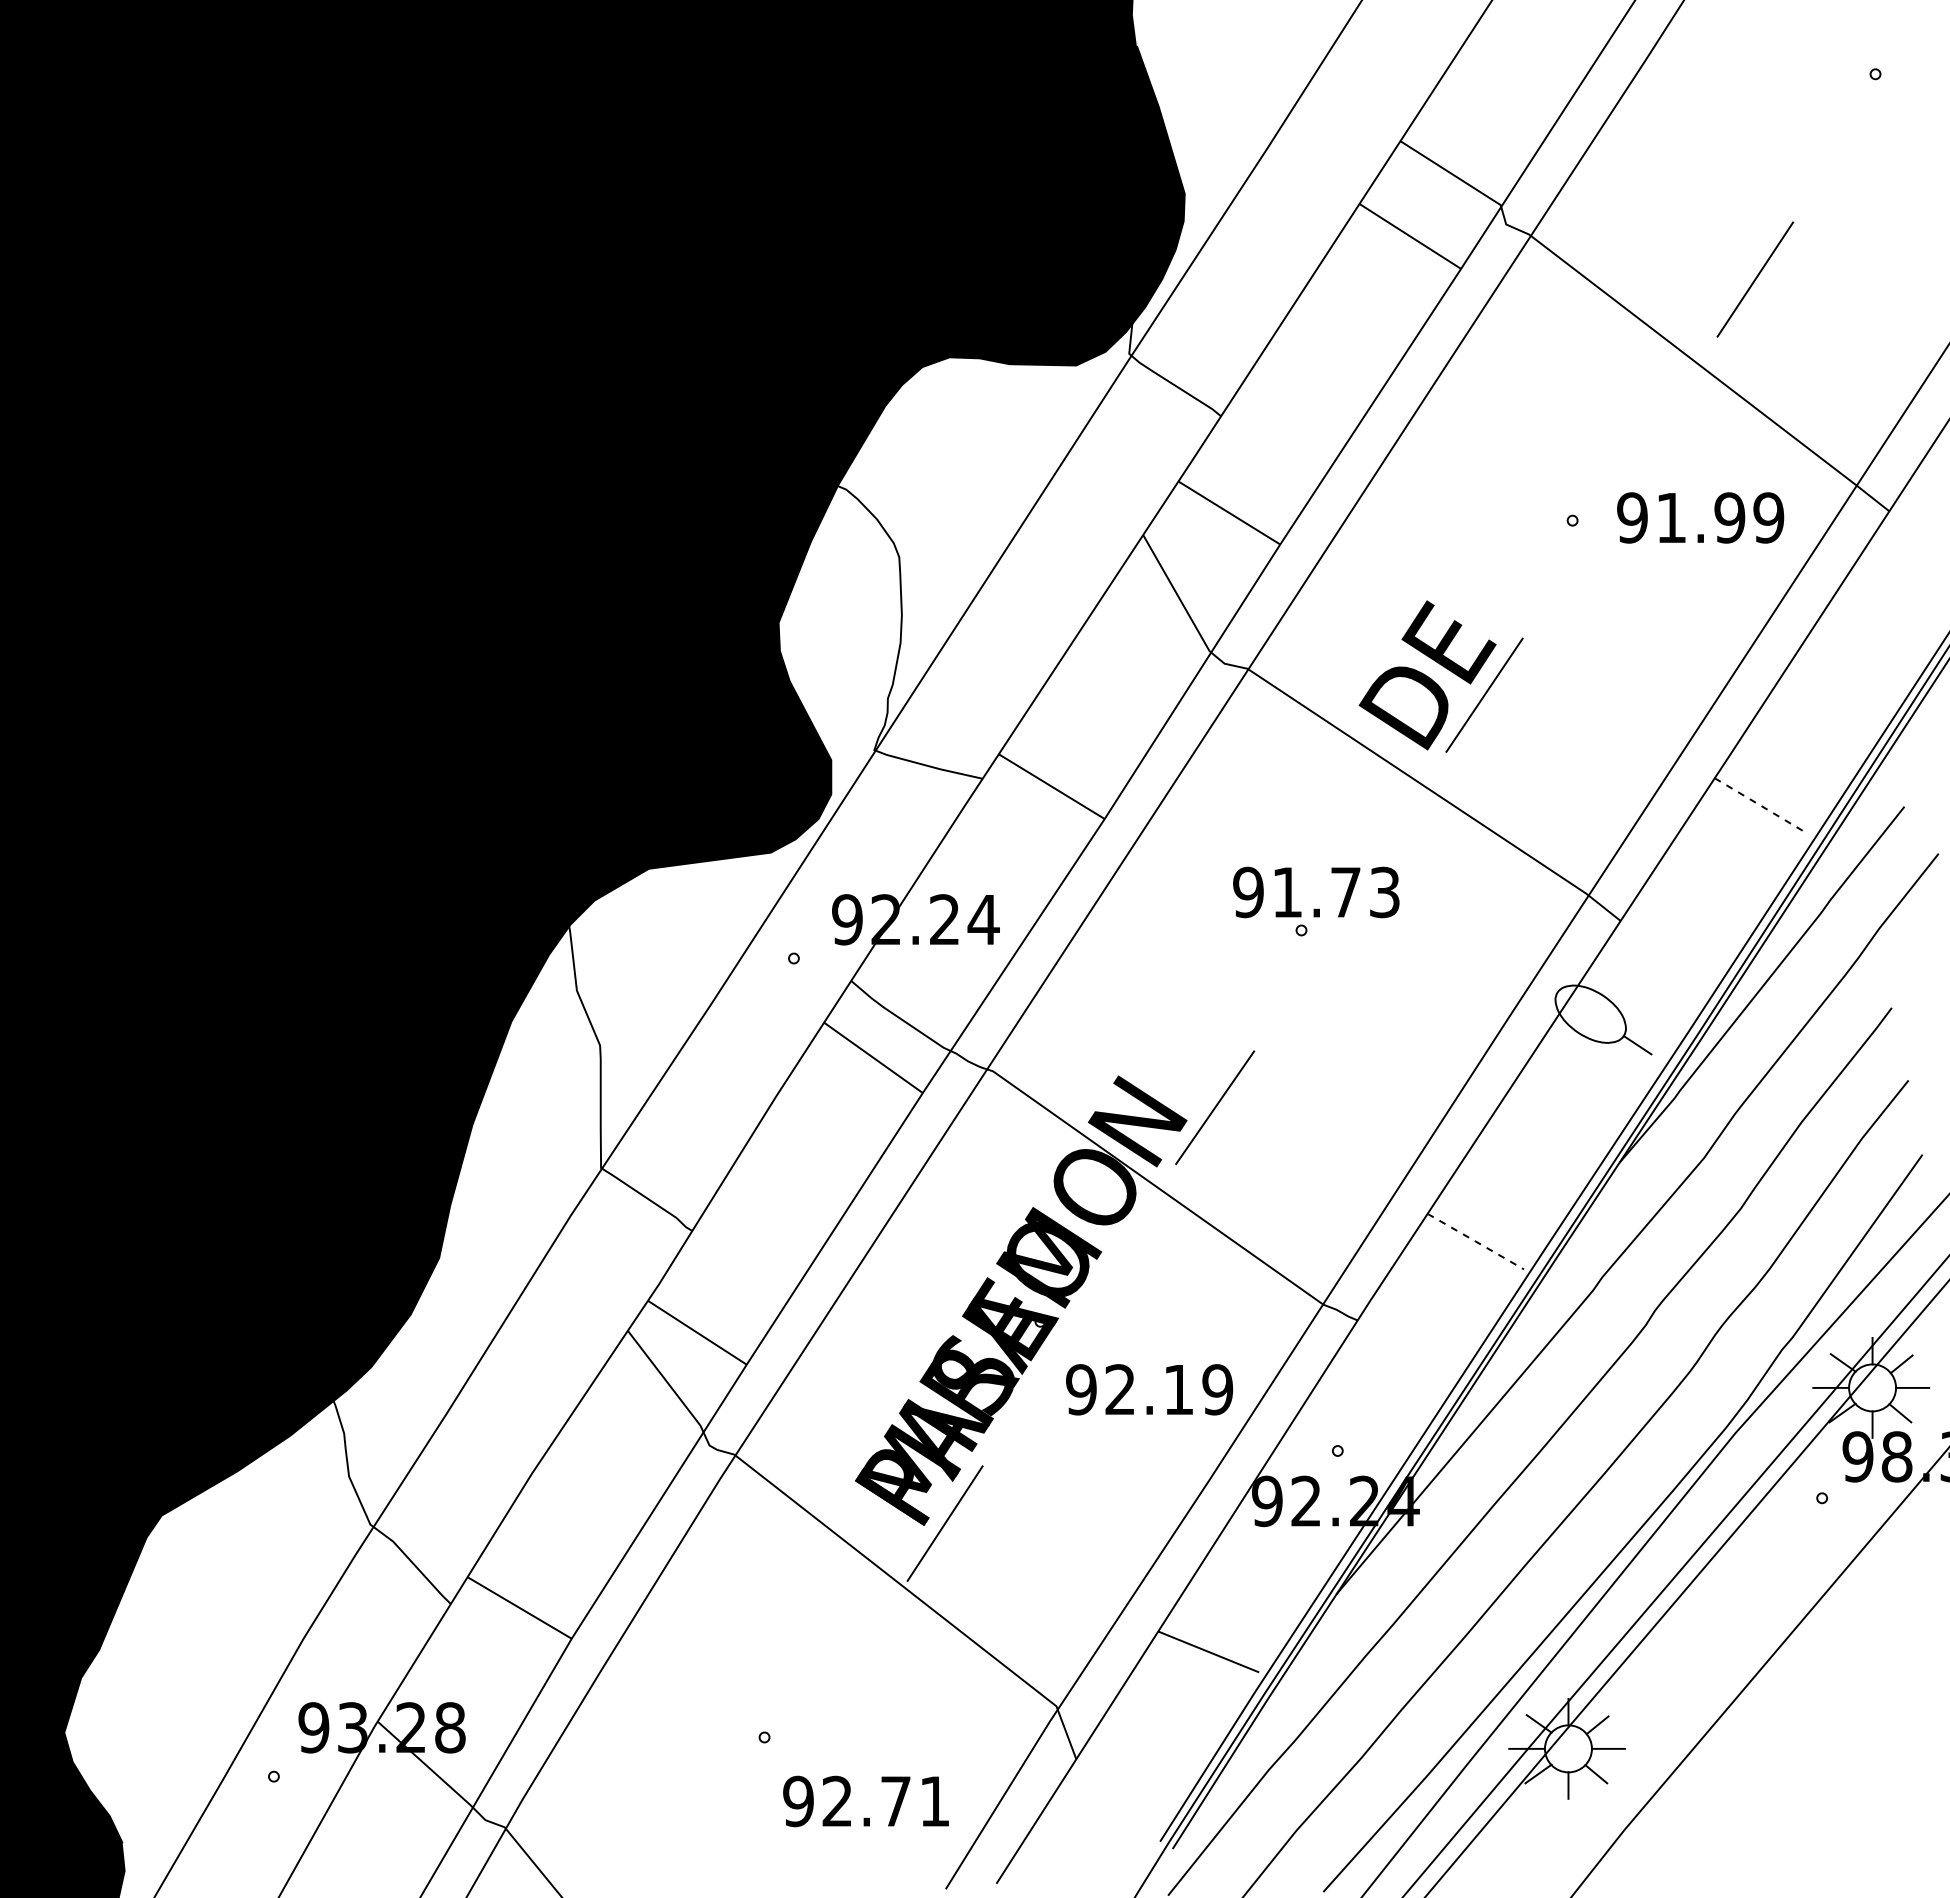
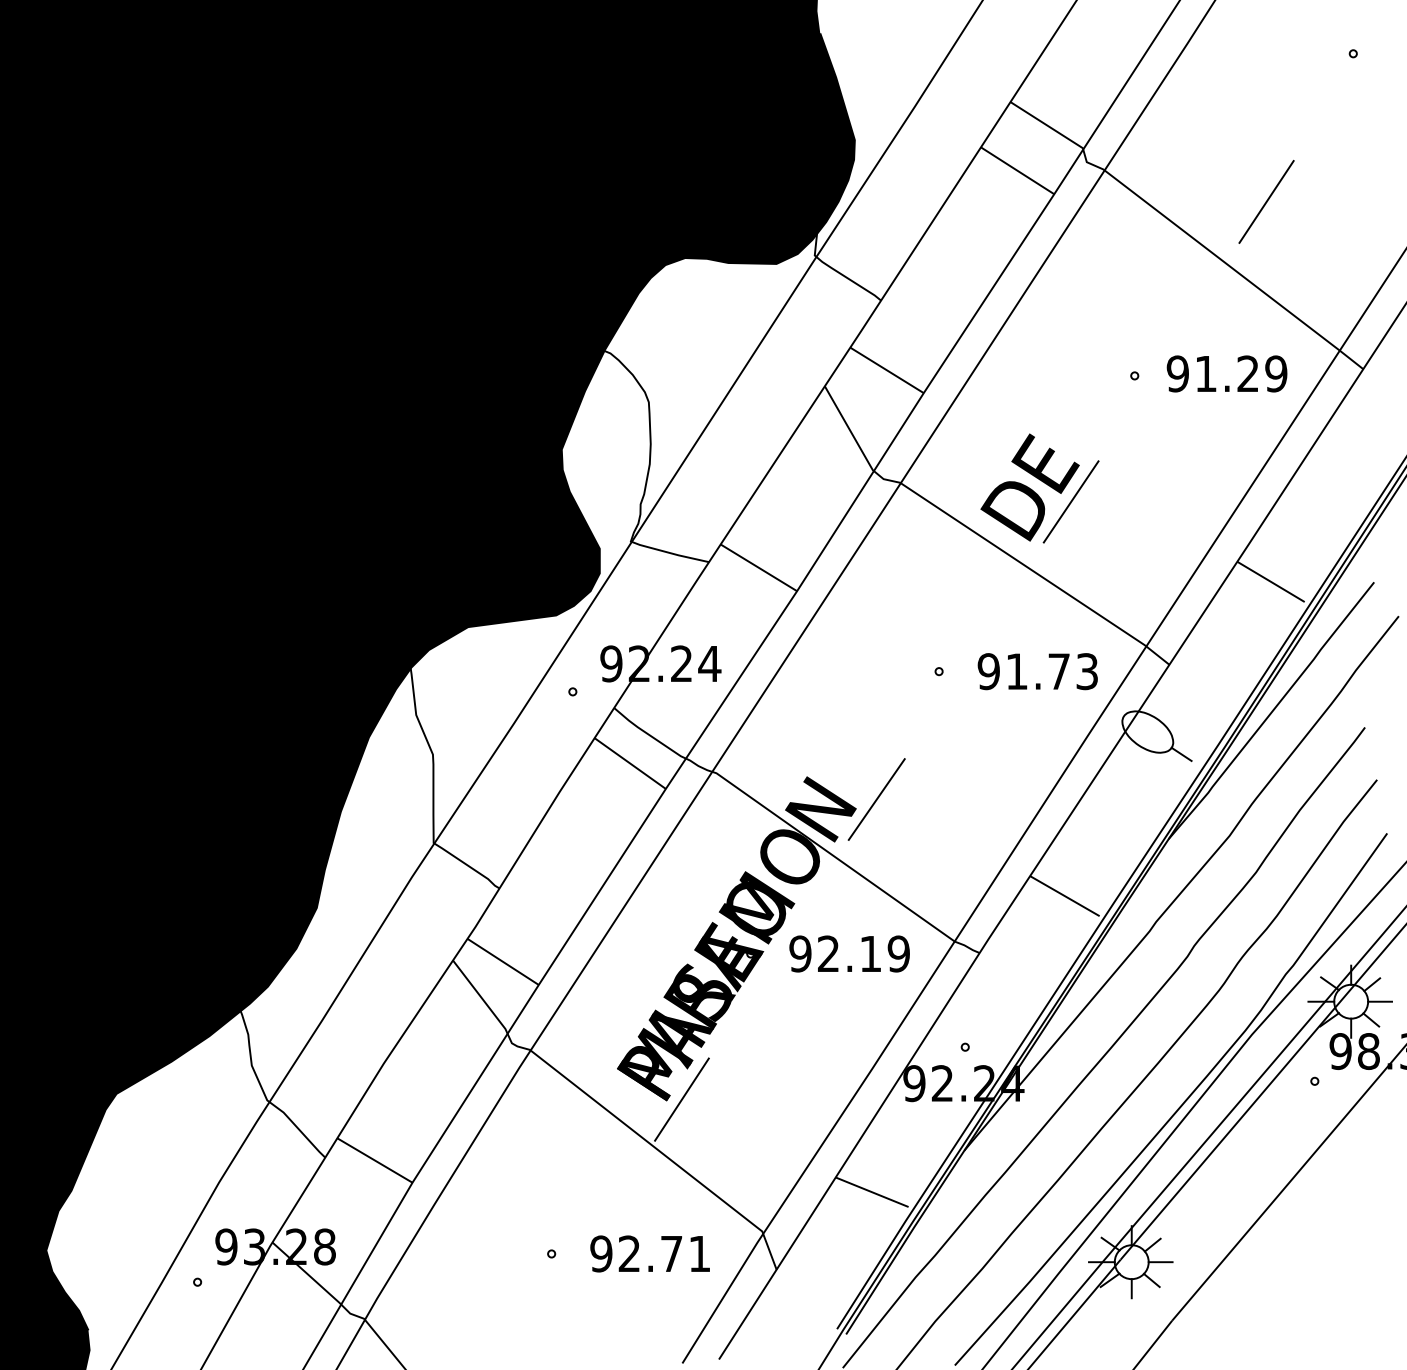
text: (1729, 517) -> (1247, 373), 91.99 -> 91.29
line: (1761, 806) -> (1271, 582), dashed -> solid
text: (1316, 892) -> (1037, 671), moved
line: (1475, 1241) -> (1064, 896), dashed -> solid
text: (1149, 1389) -> (849, 953), moved
text: (865, 1801) -> (649, 1253), moved

